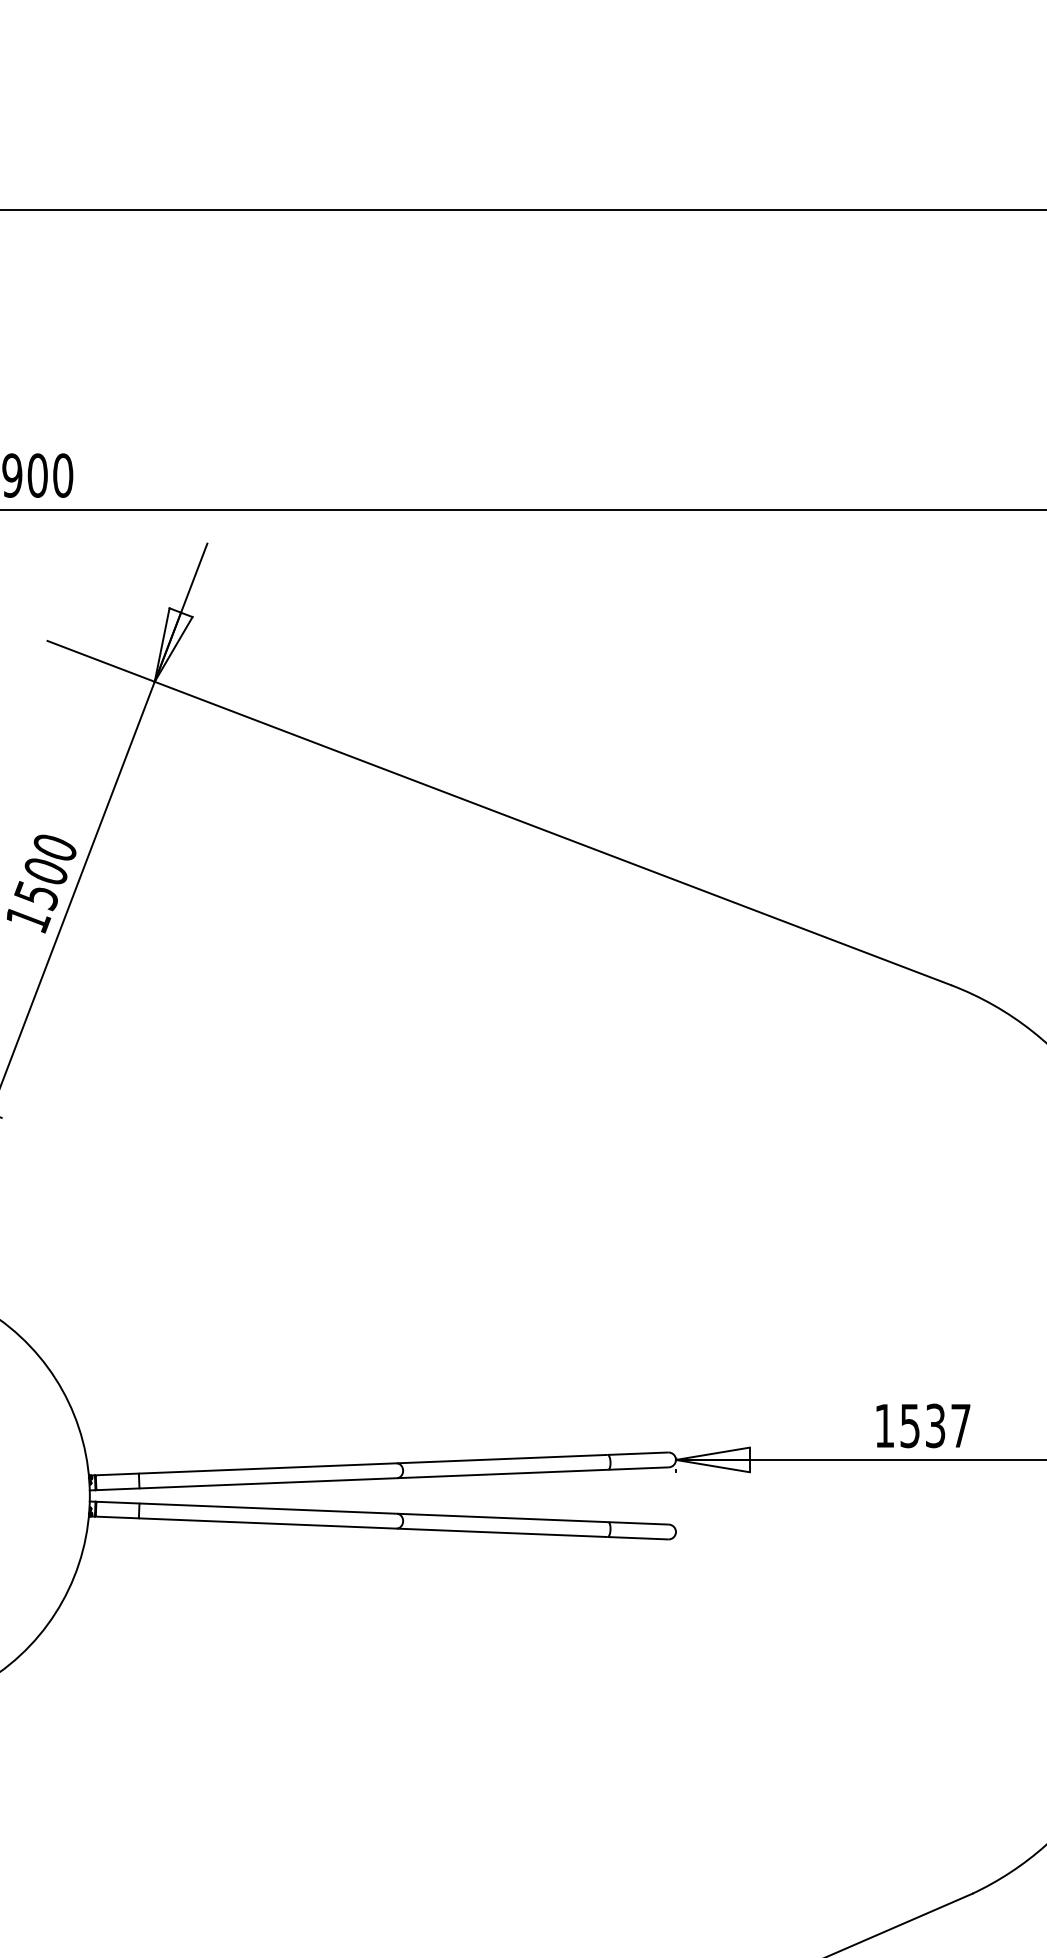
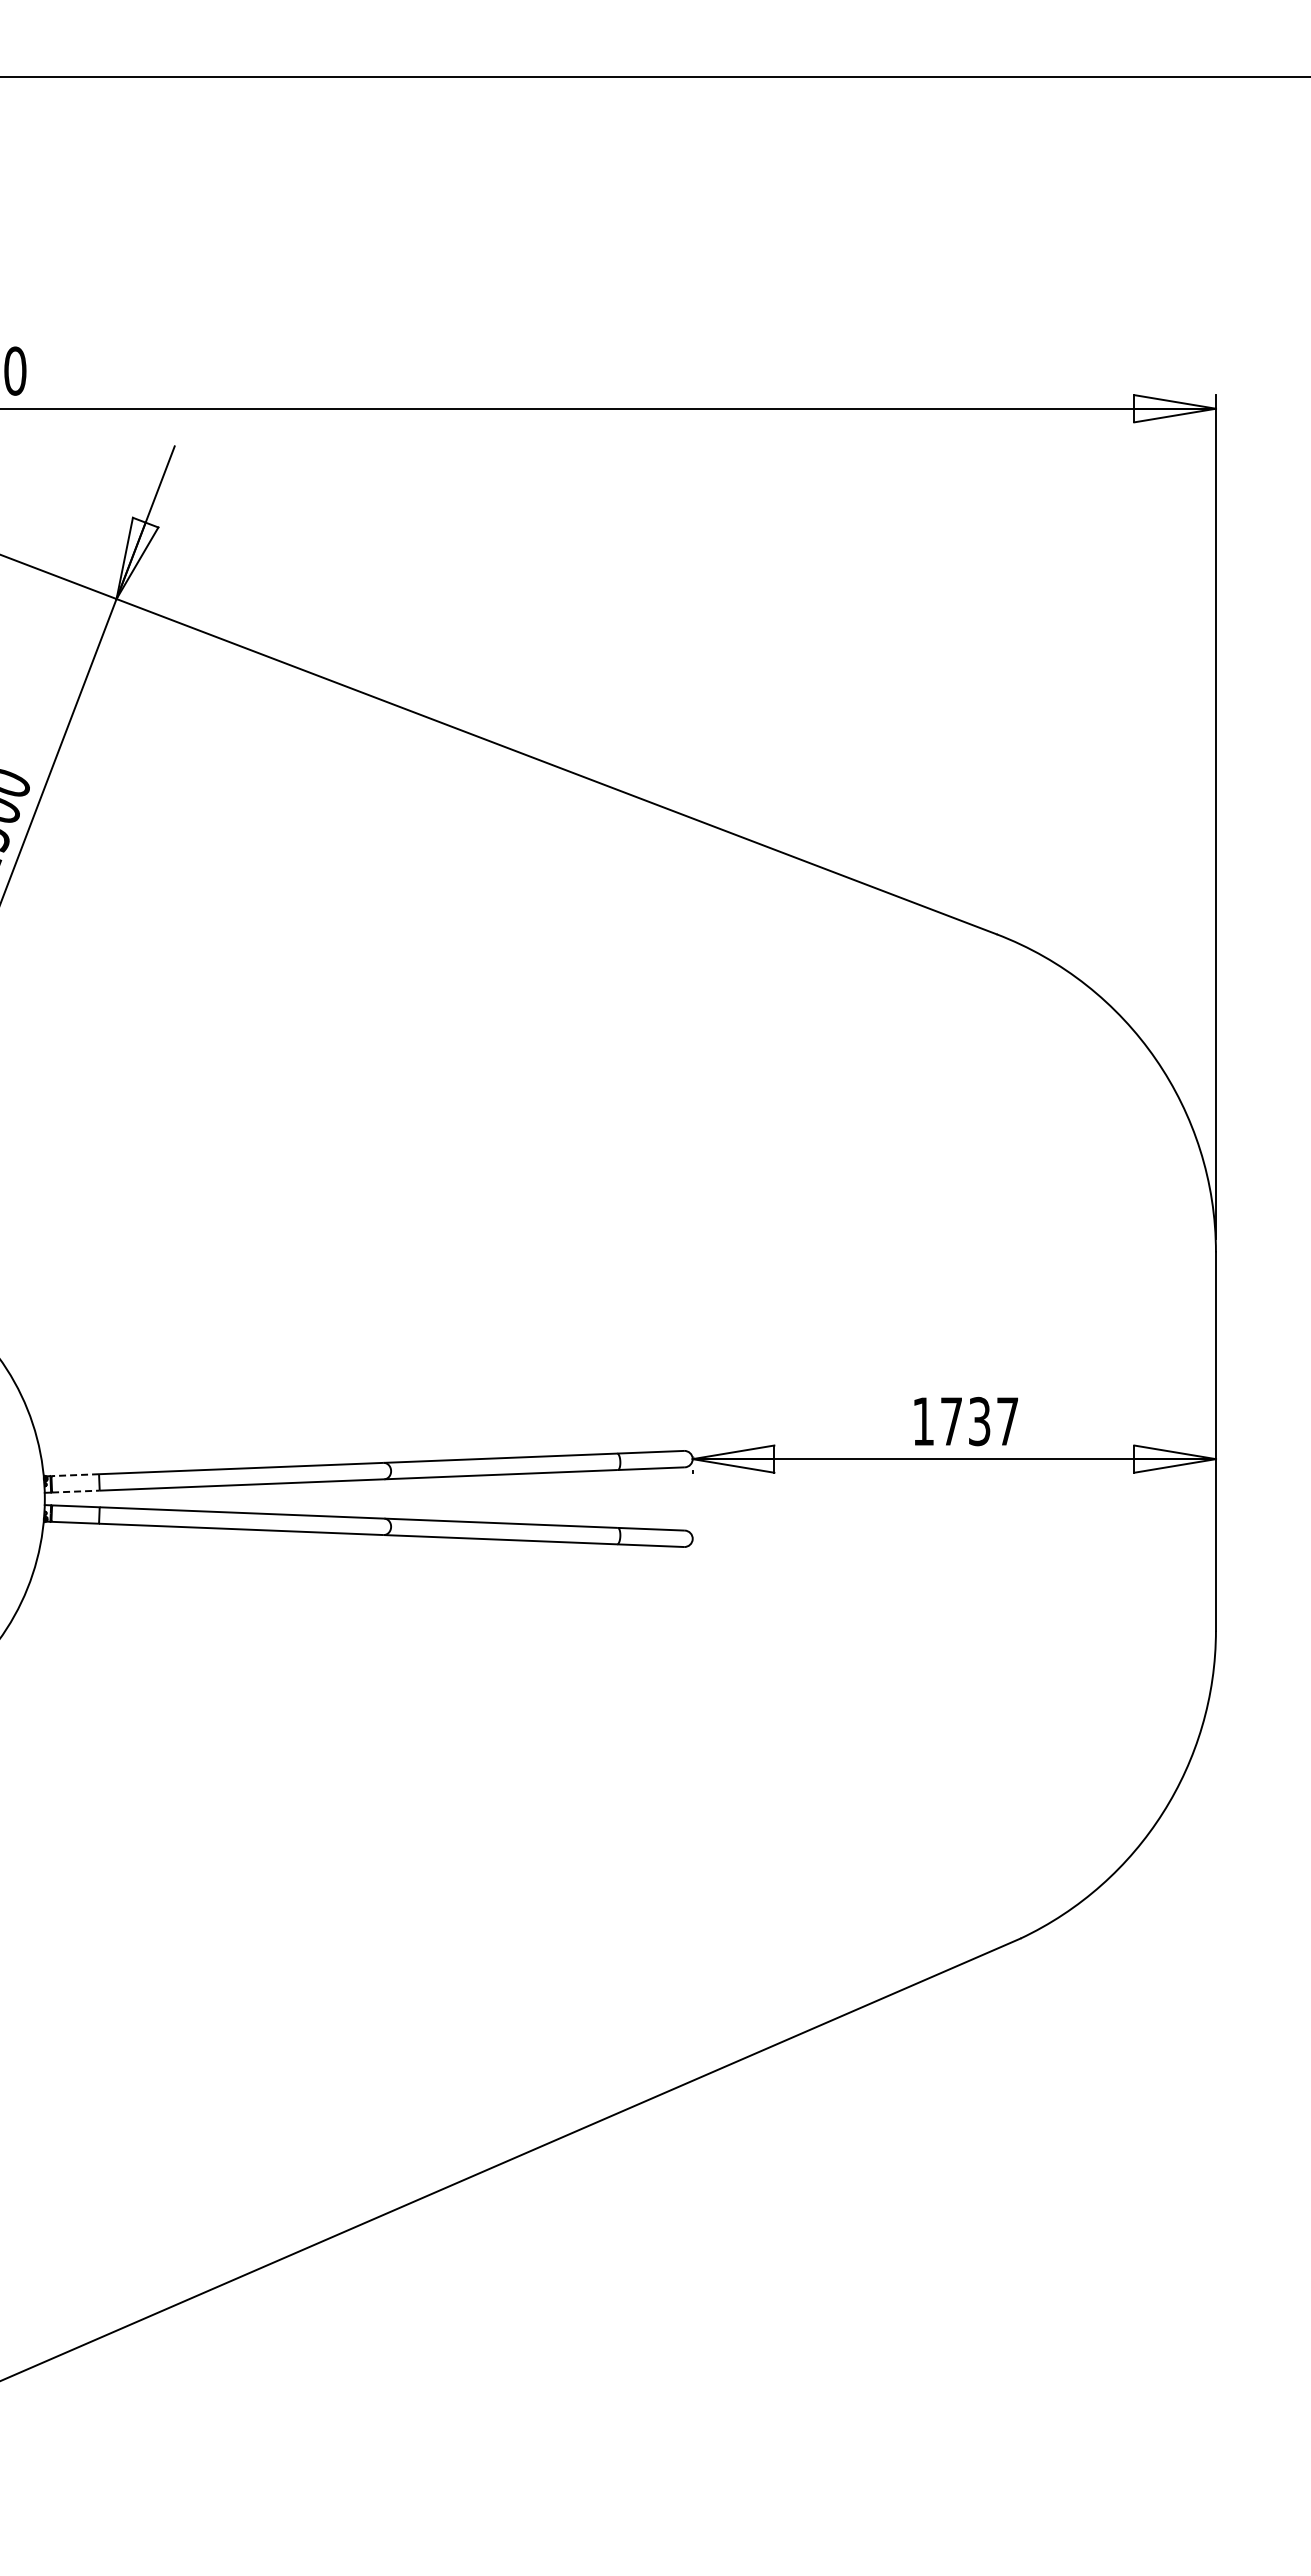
text: (910, 1425) -> (951, 1421), 1537 -> 1737
line: (117, 1474) -> (75, 1475), solid -> dashed
line: (117, 1489) -> (75, 1491), solid -> dashed

